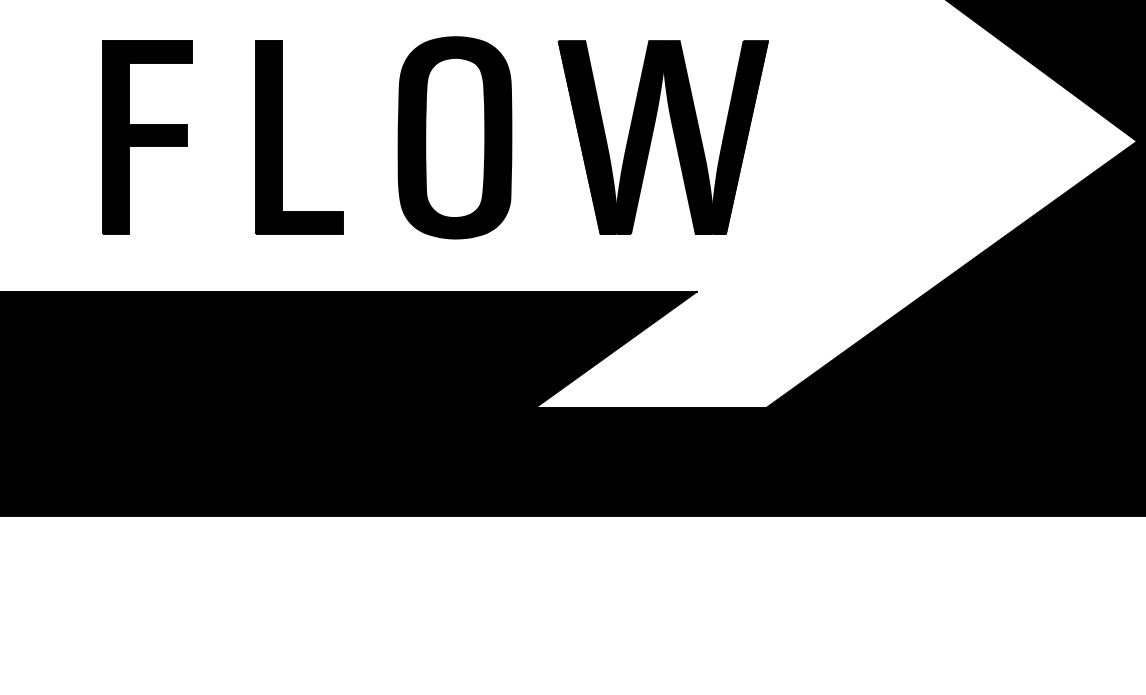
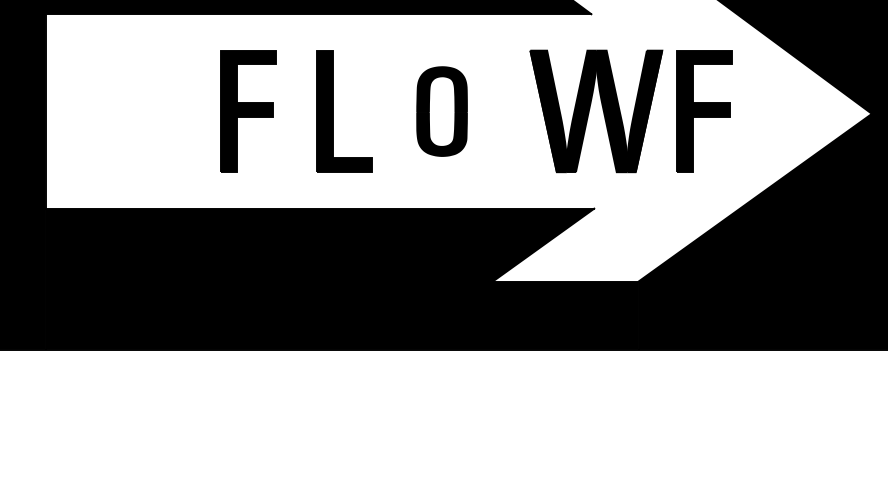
part: (673, 136) -> (602, 110), moved
part: (454, 137) -> (441, 111), size x0.7
part: (871, 137) -> (704, 111), added

